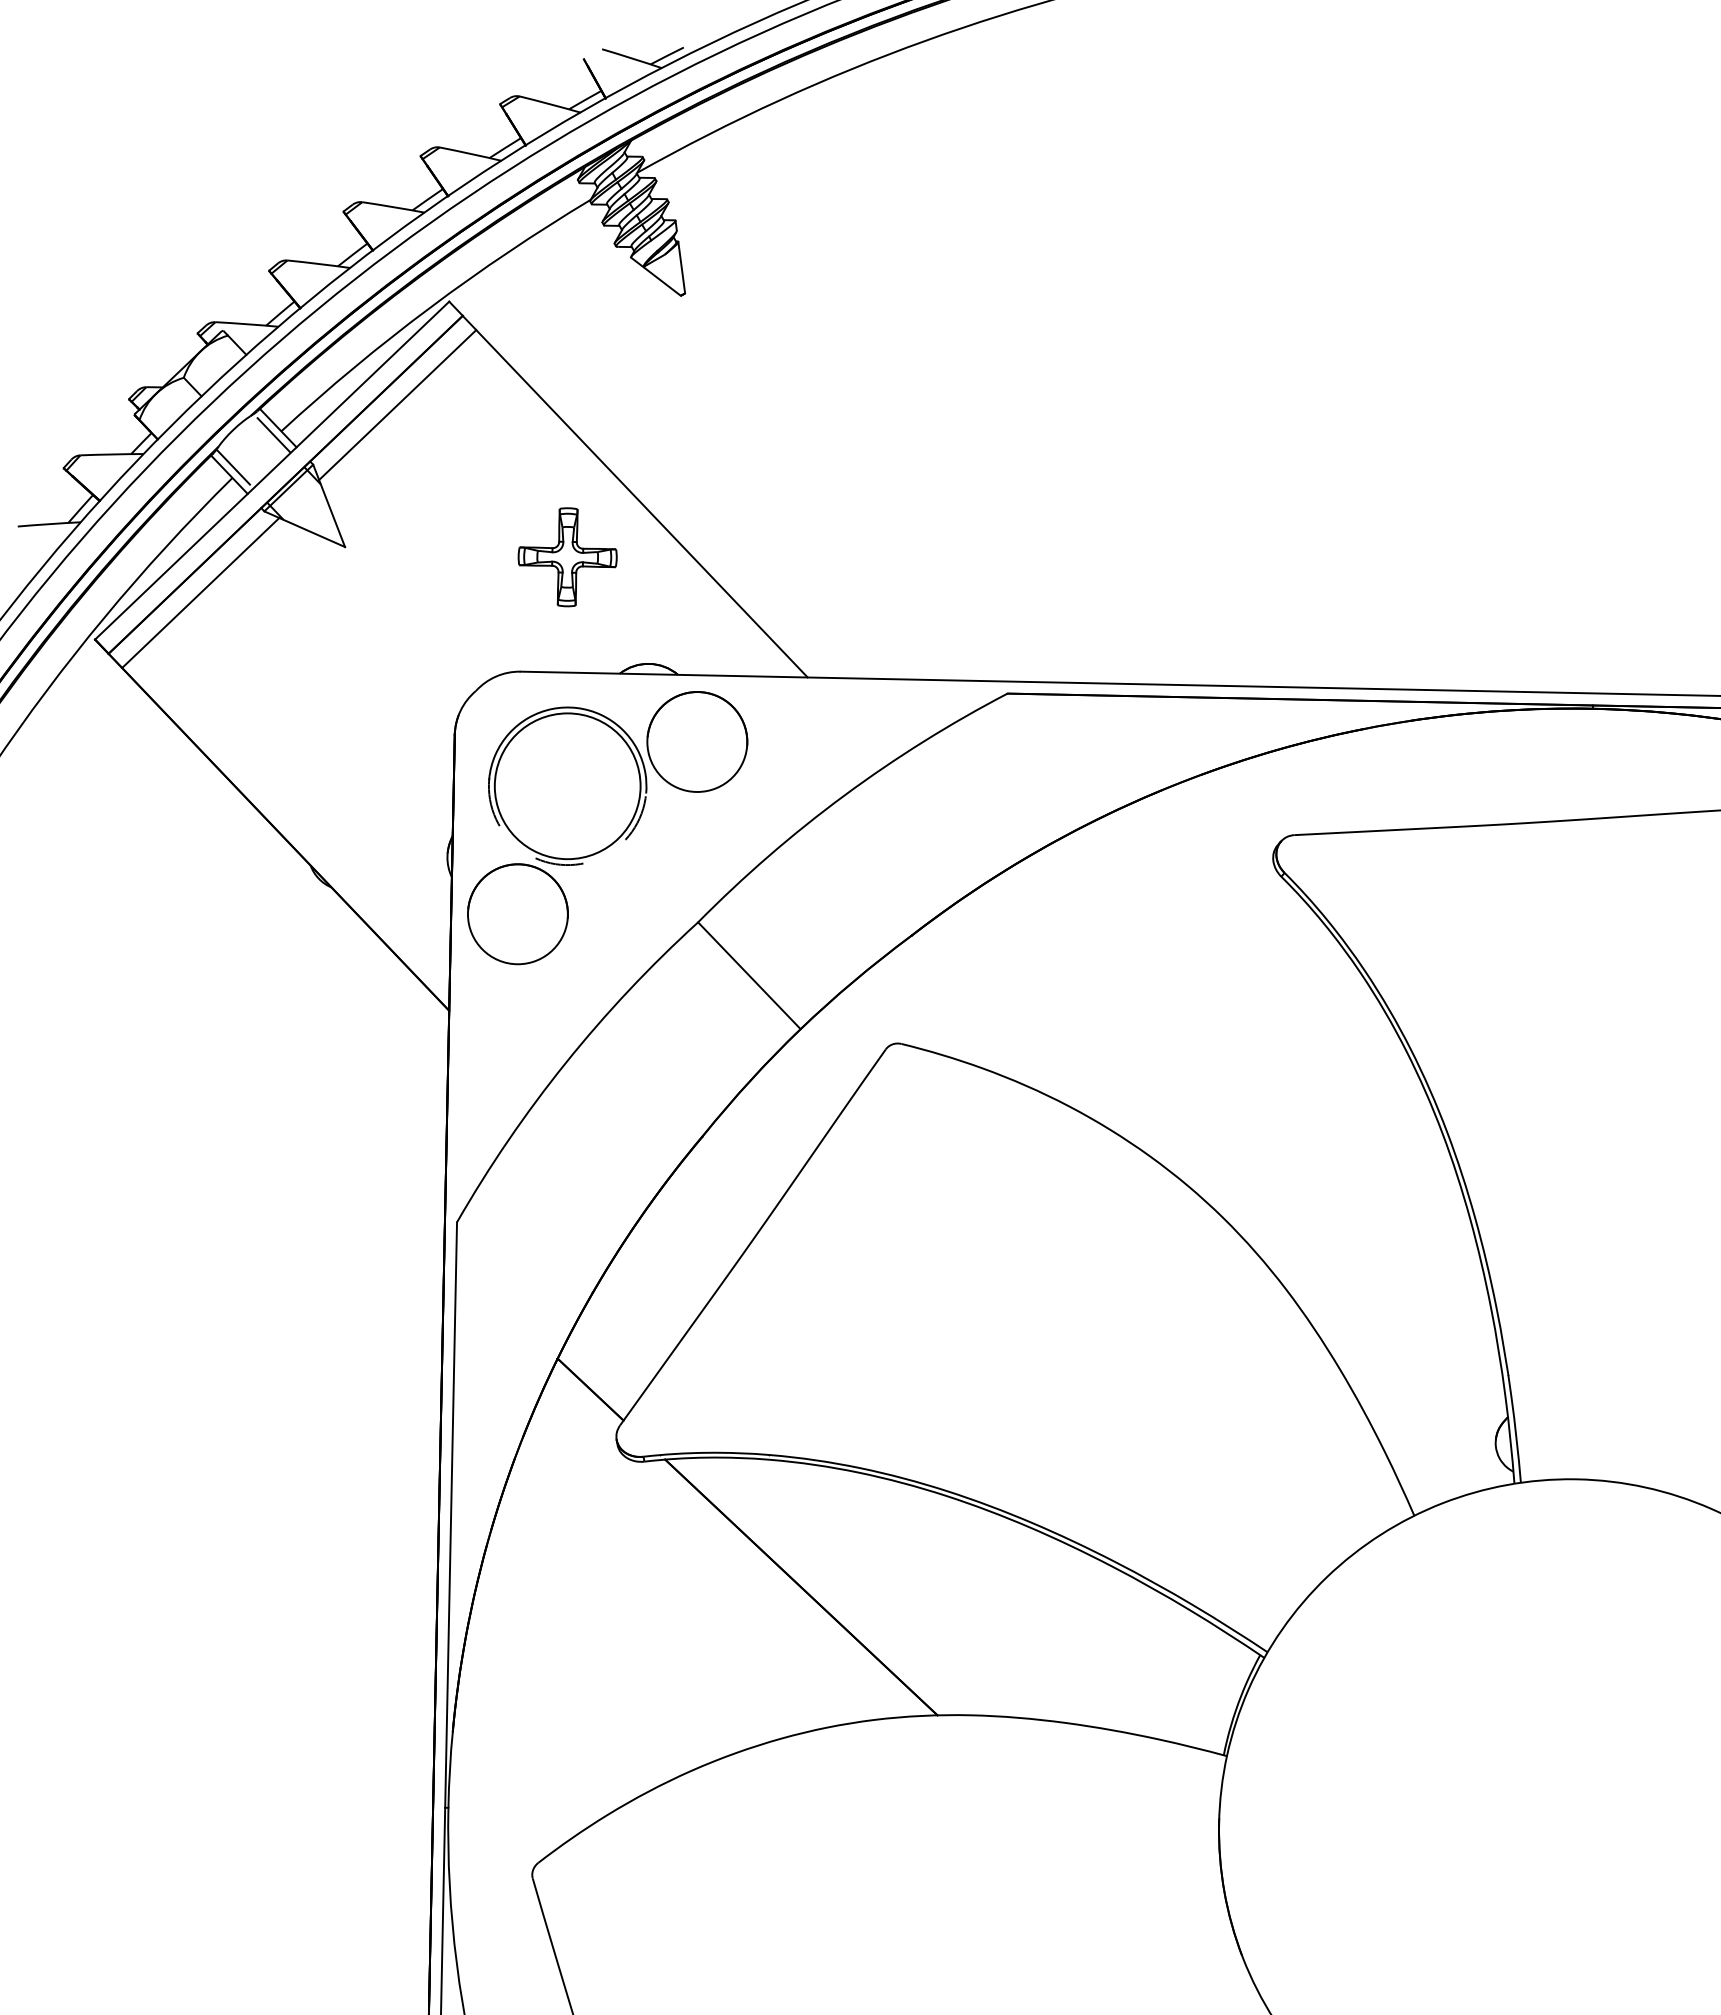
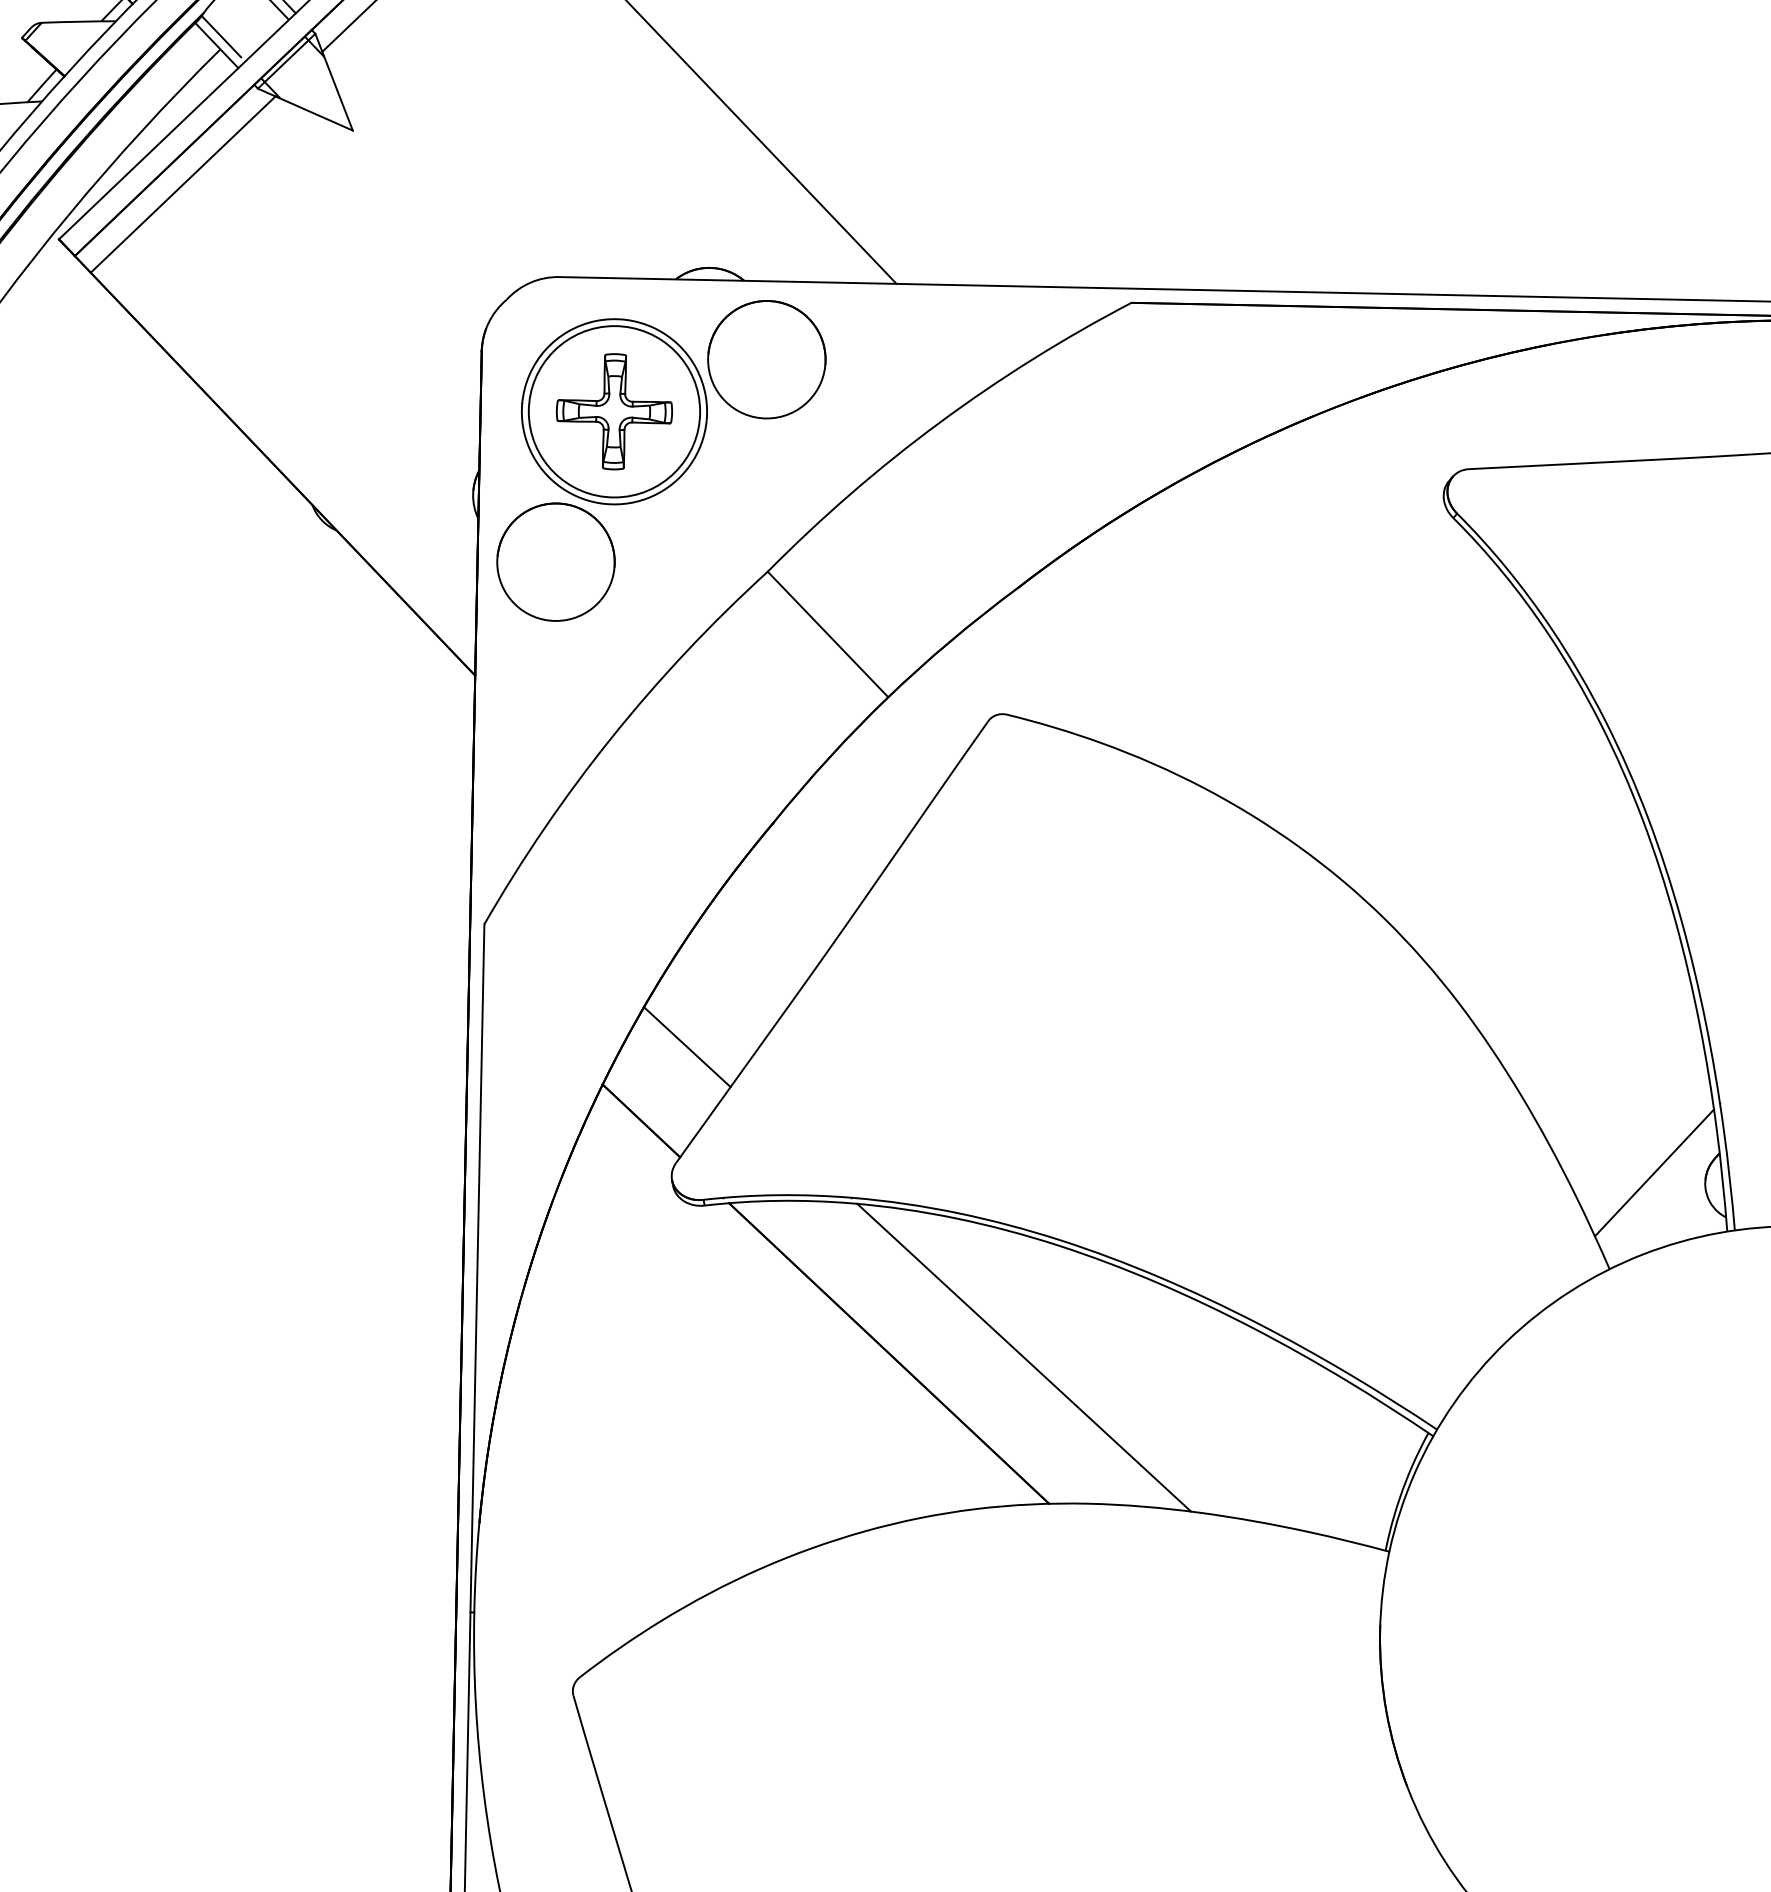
part: (567, 557) -> (614, 412), moved
arc: (560, 864) -> (606, 503), dashed -> solid
line: (629, 1326) -> (687, 1046), added
line: (1452, 1433) -> (1654, 1172), added
line: (916, 1590) -> (1024, 1357), added

